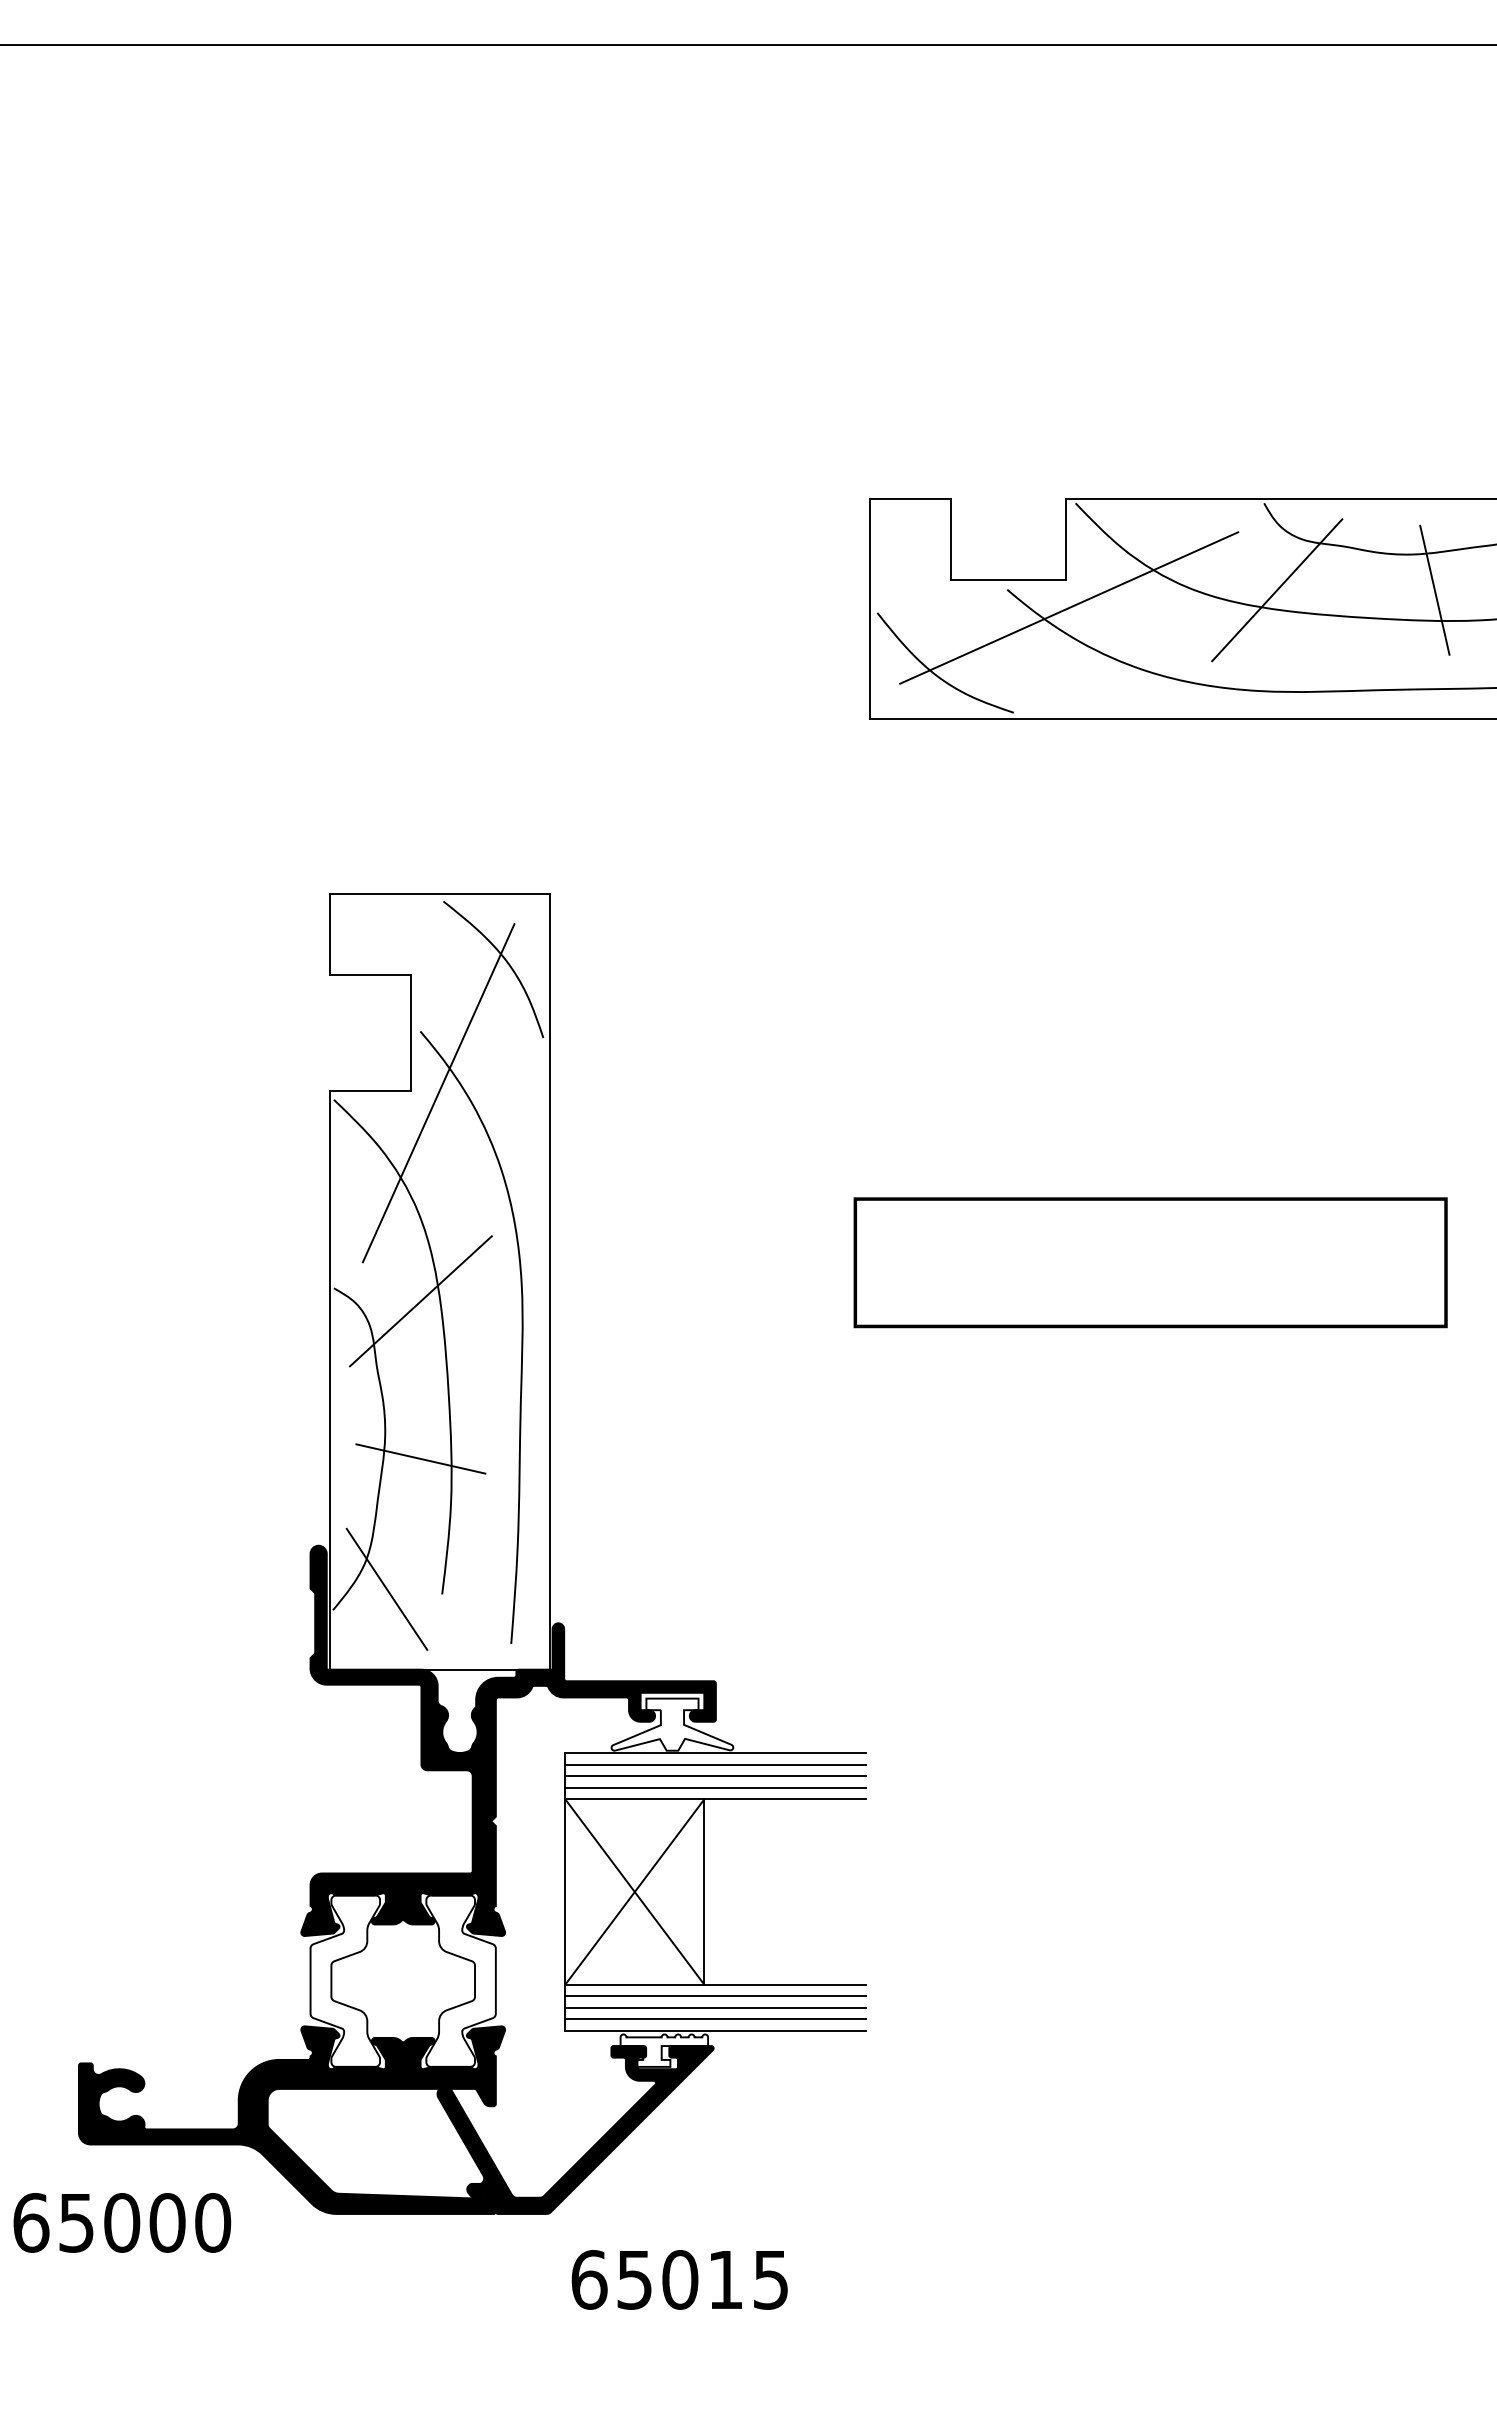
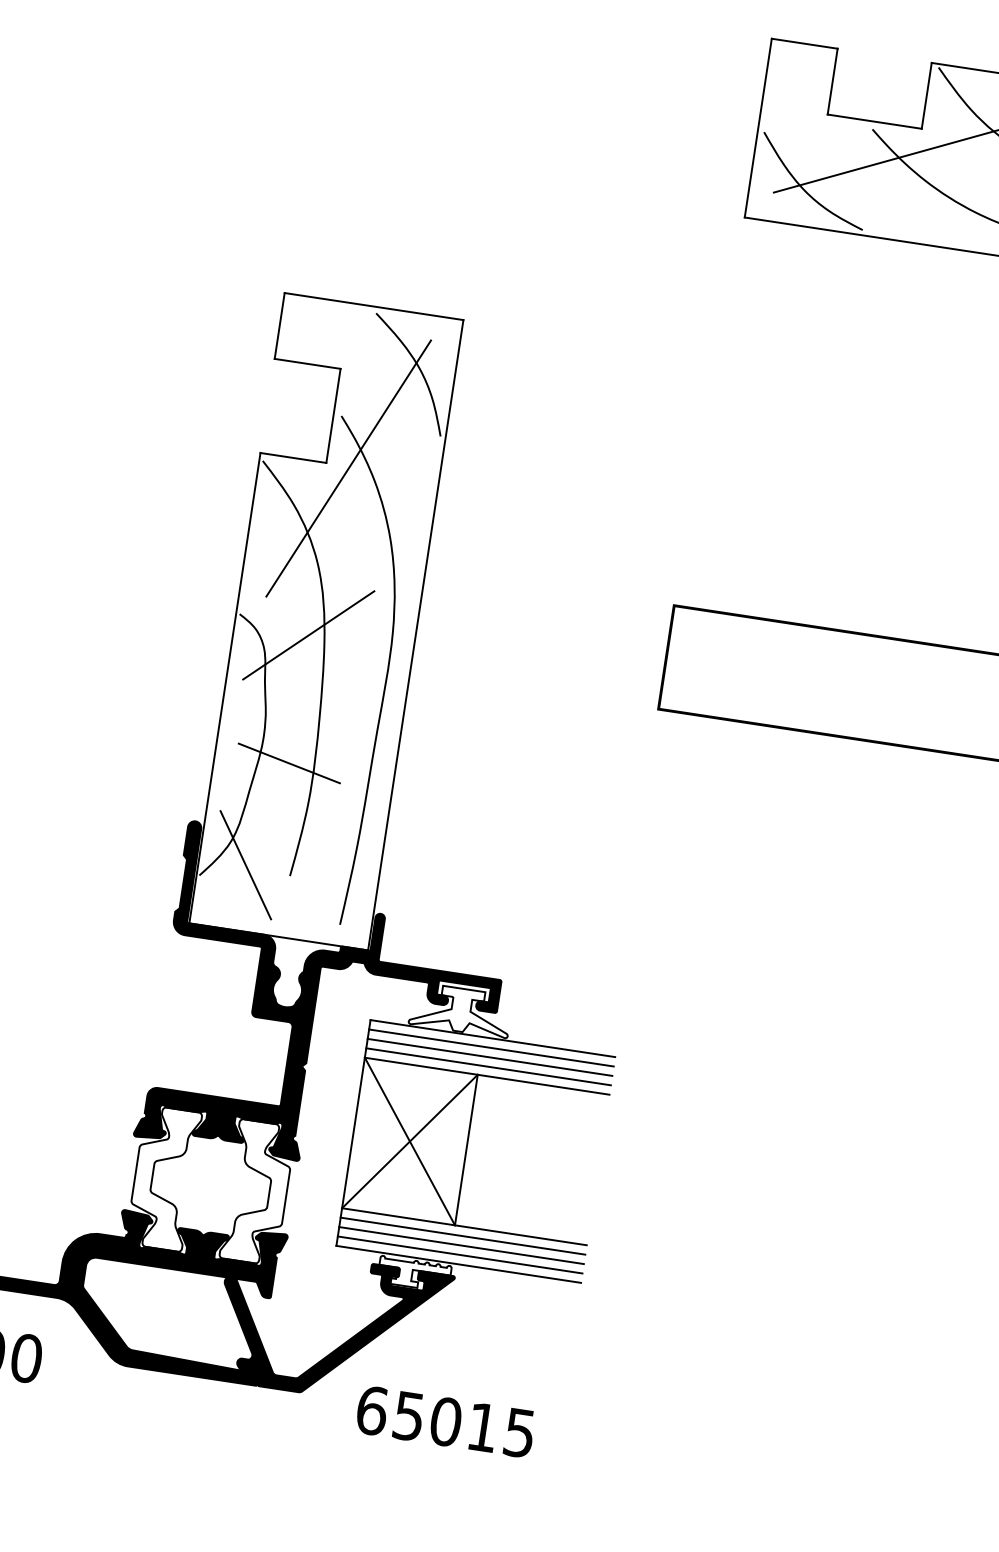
text: (679, 2279) -> (445, 1421), moved

